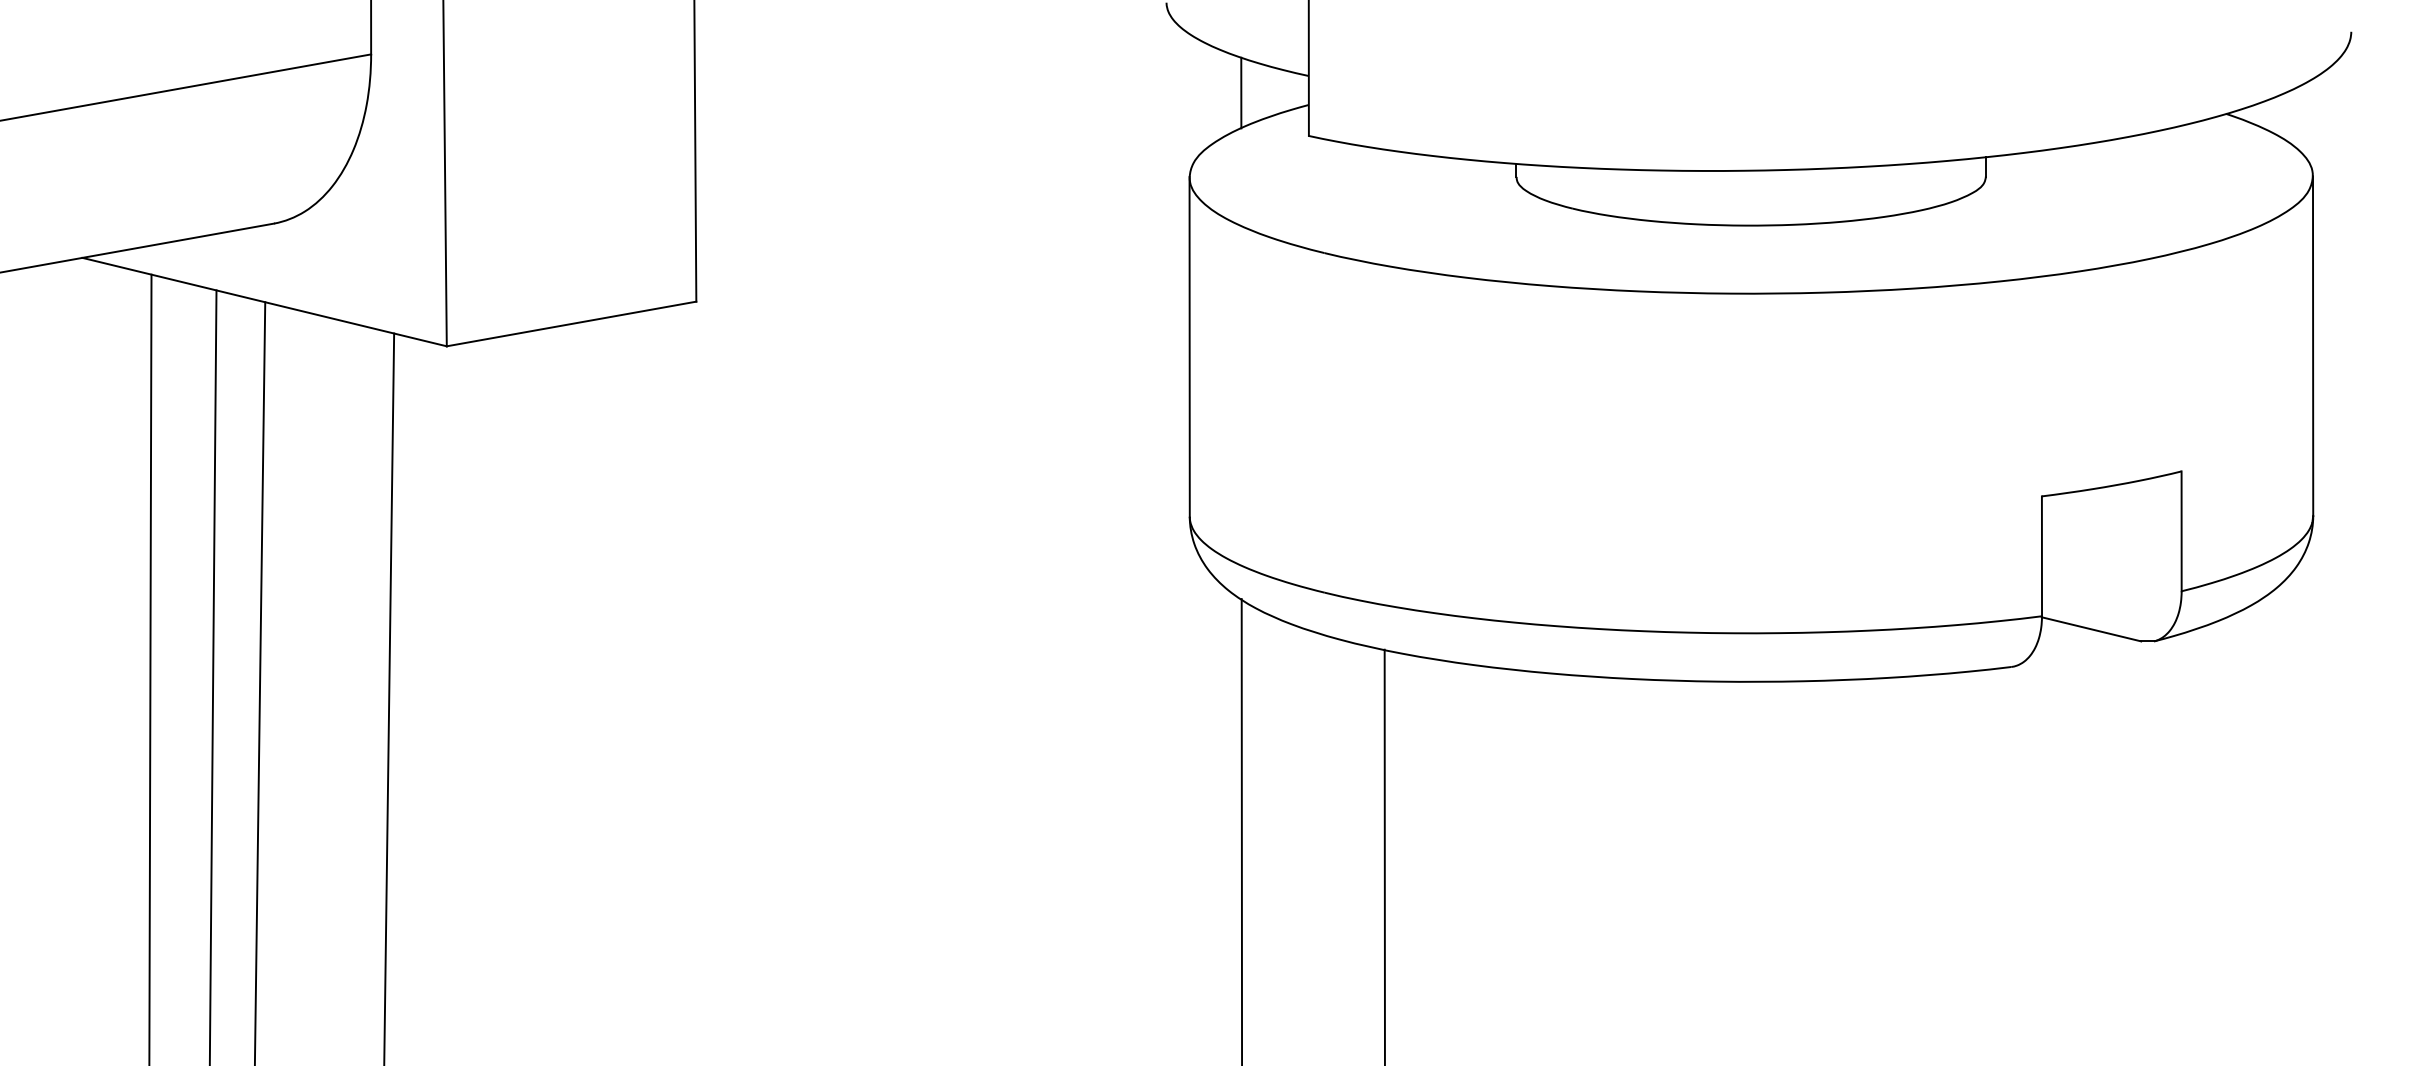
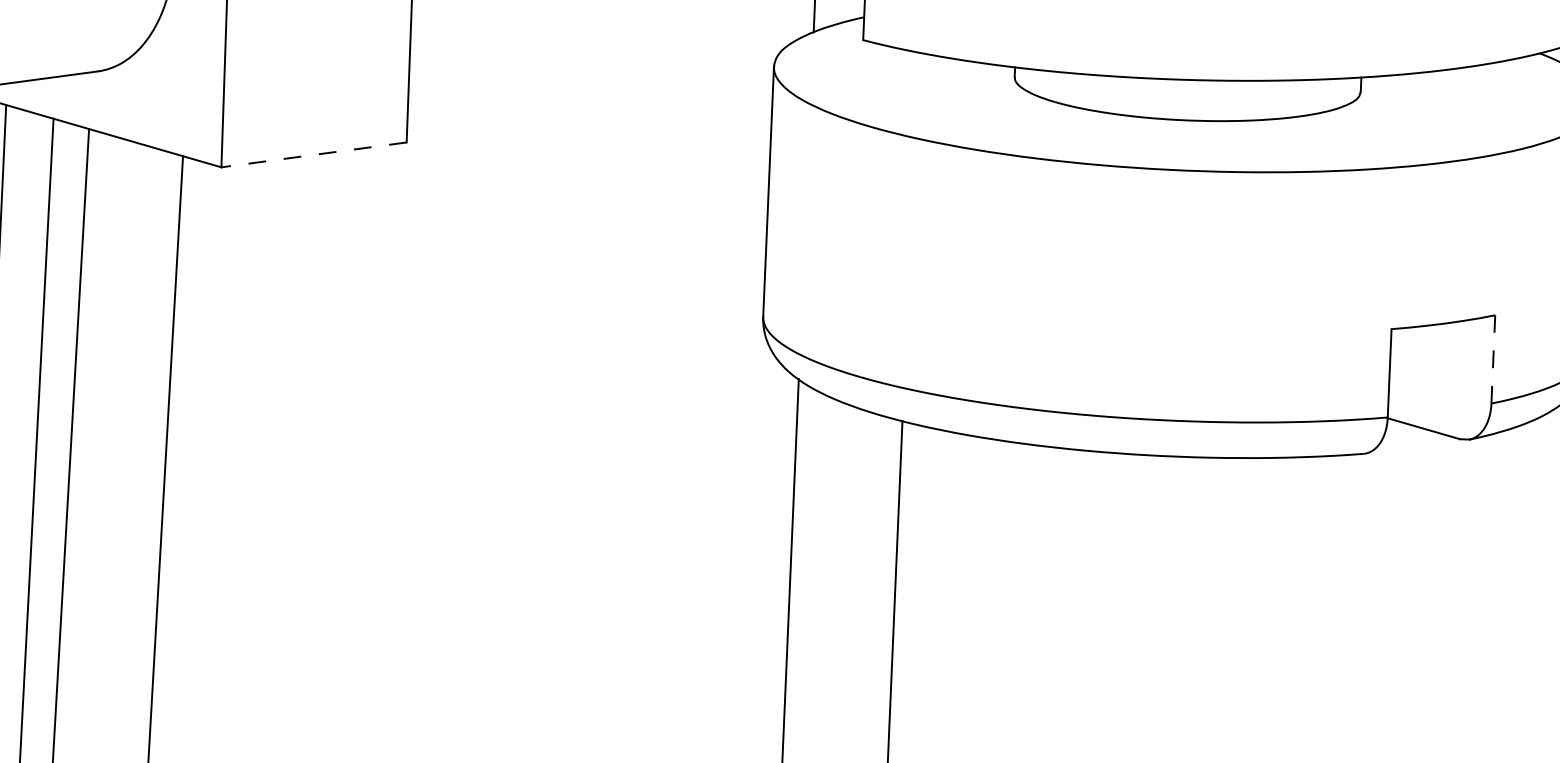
line: (571, 323) -> (314, 154), solid -> dashed
line: (2181, 531) -> (1493, 359), solid -> dashed

